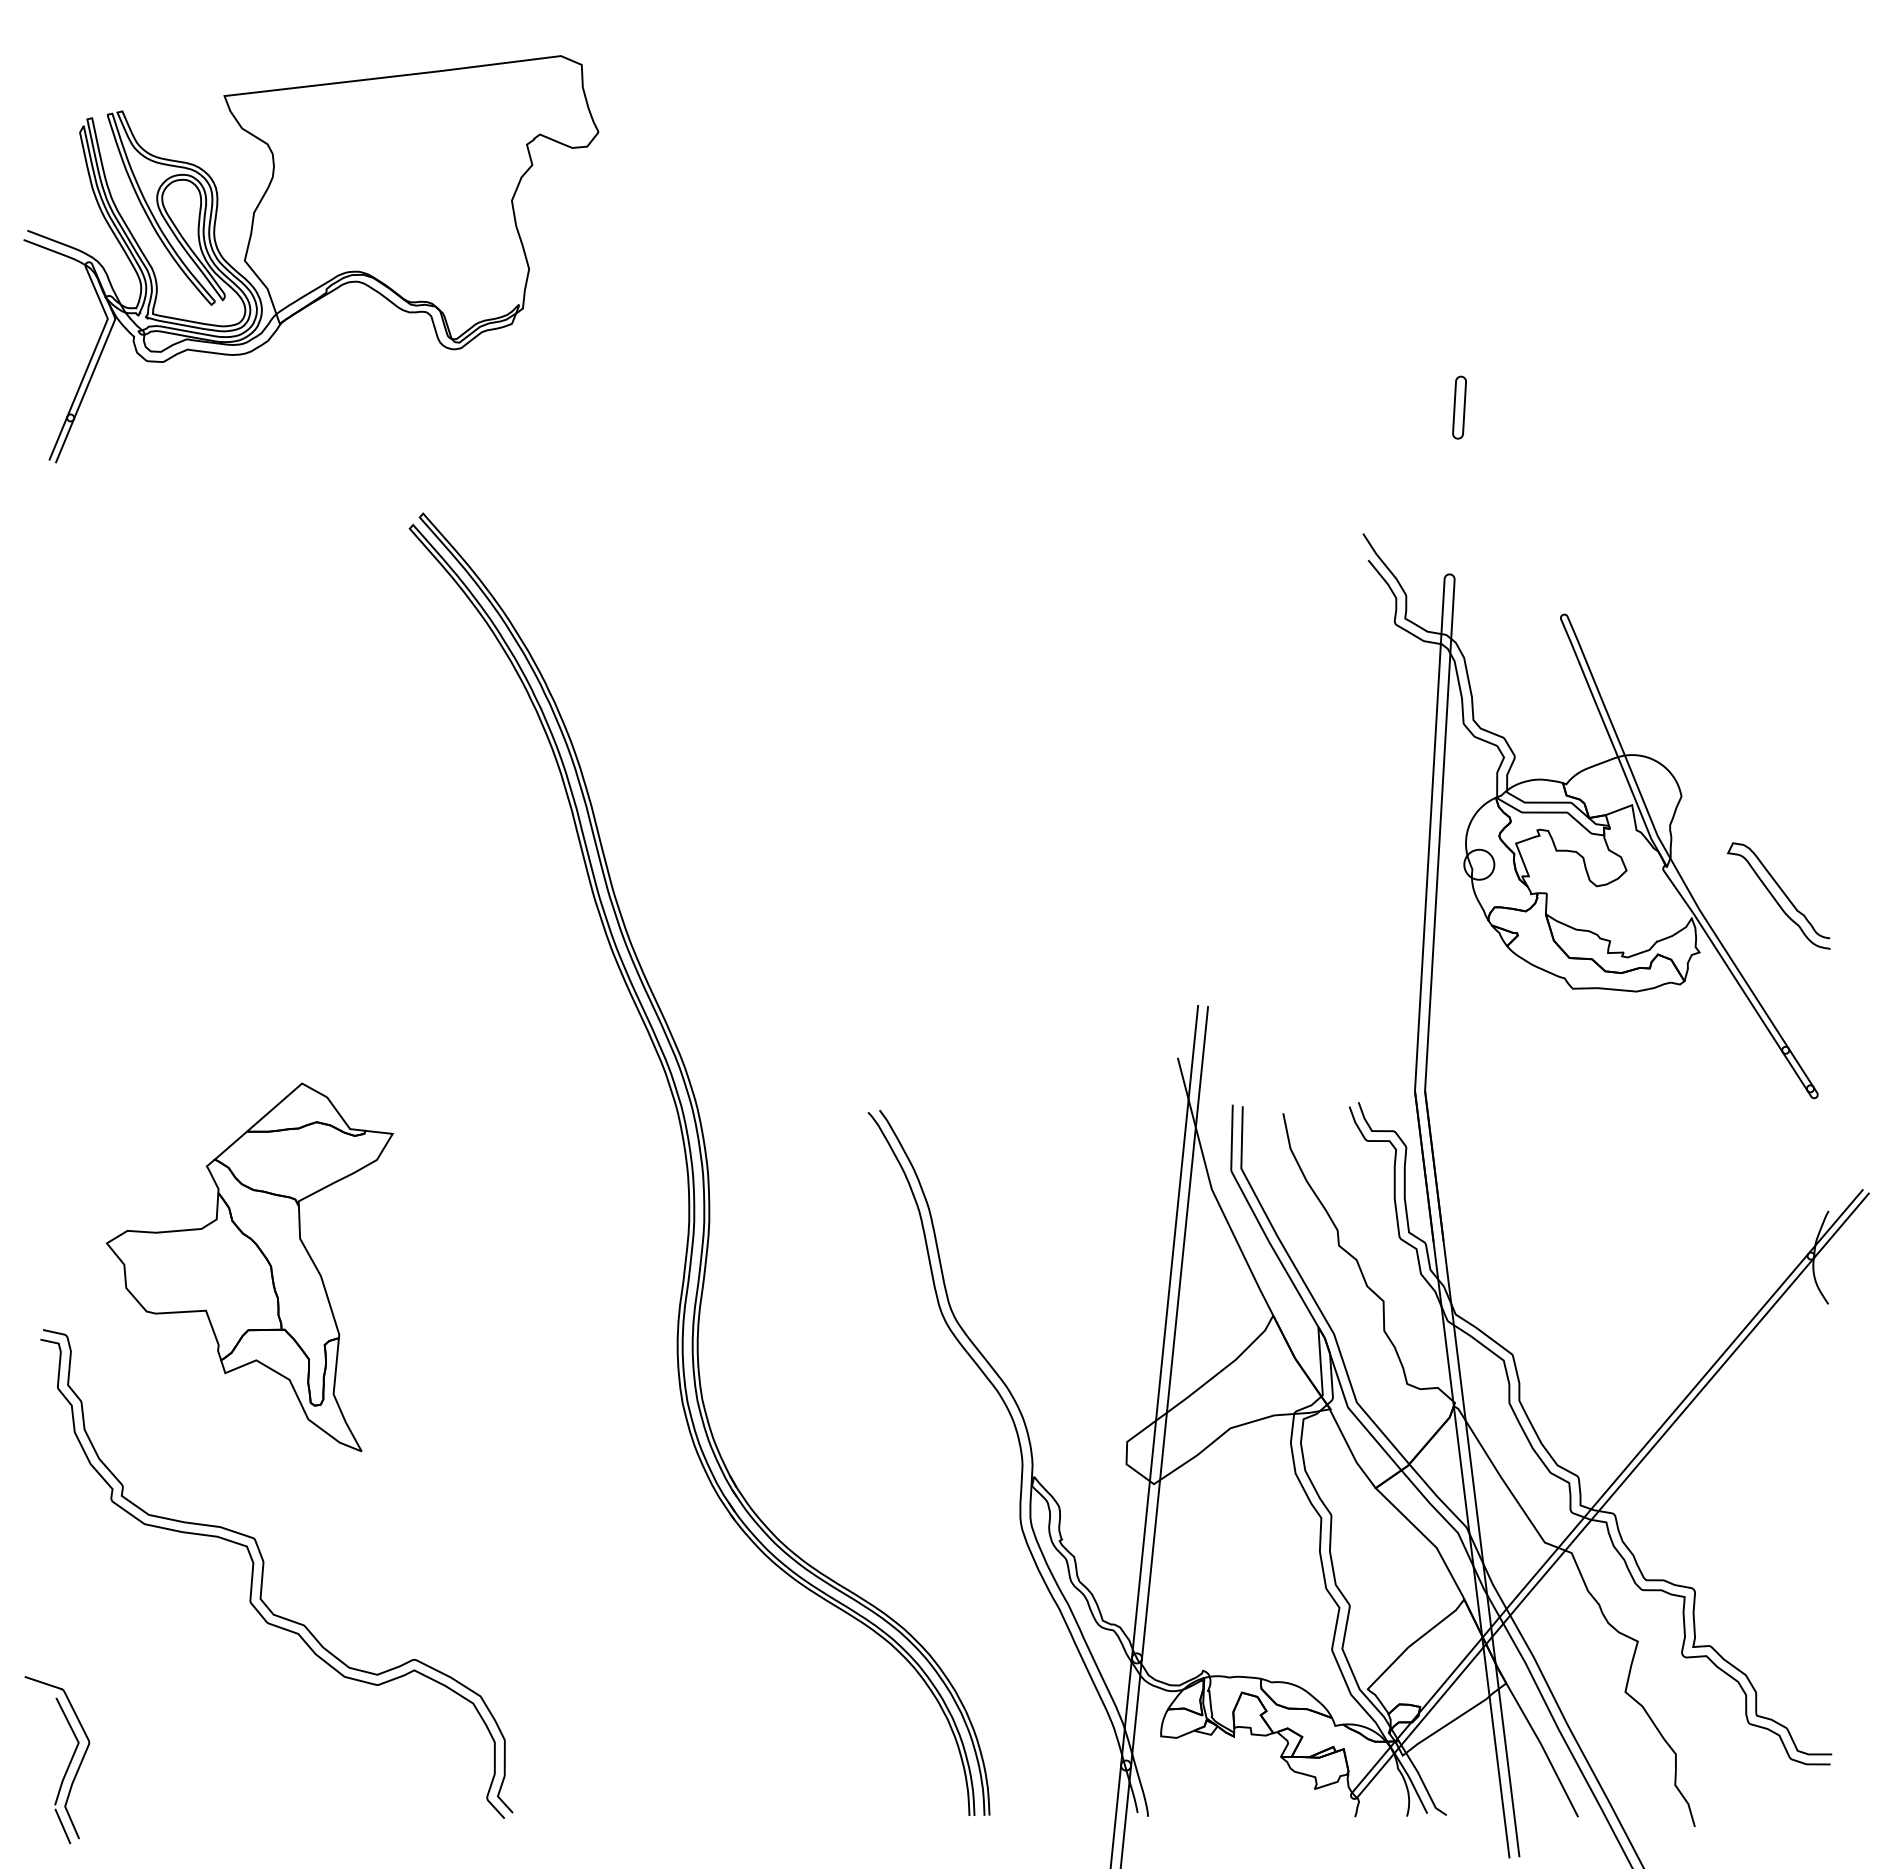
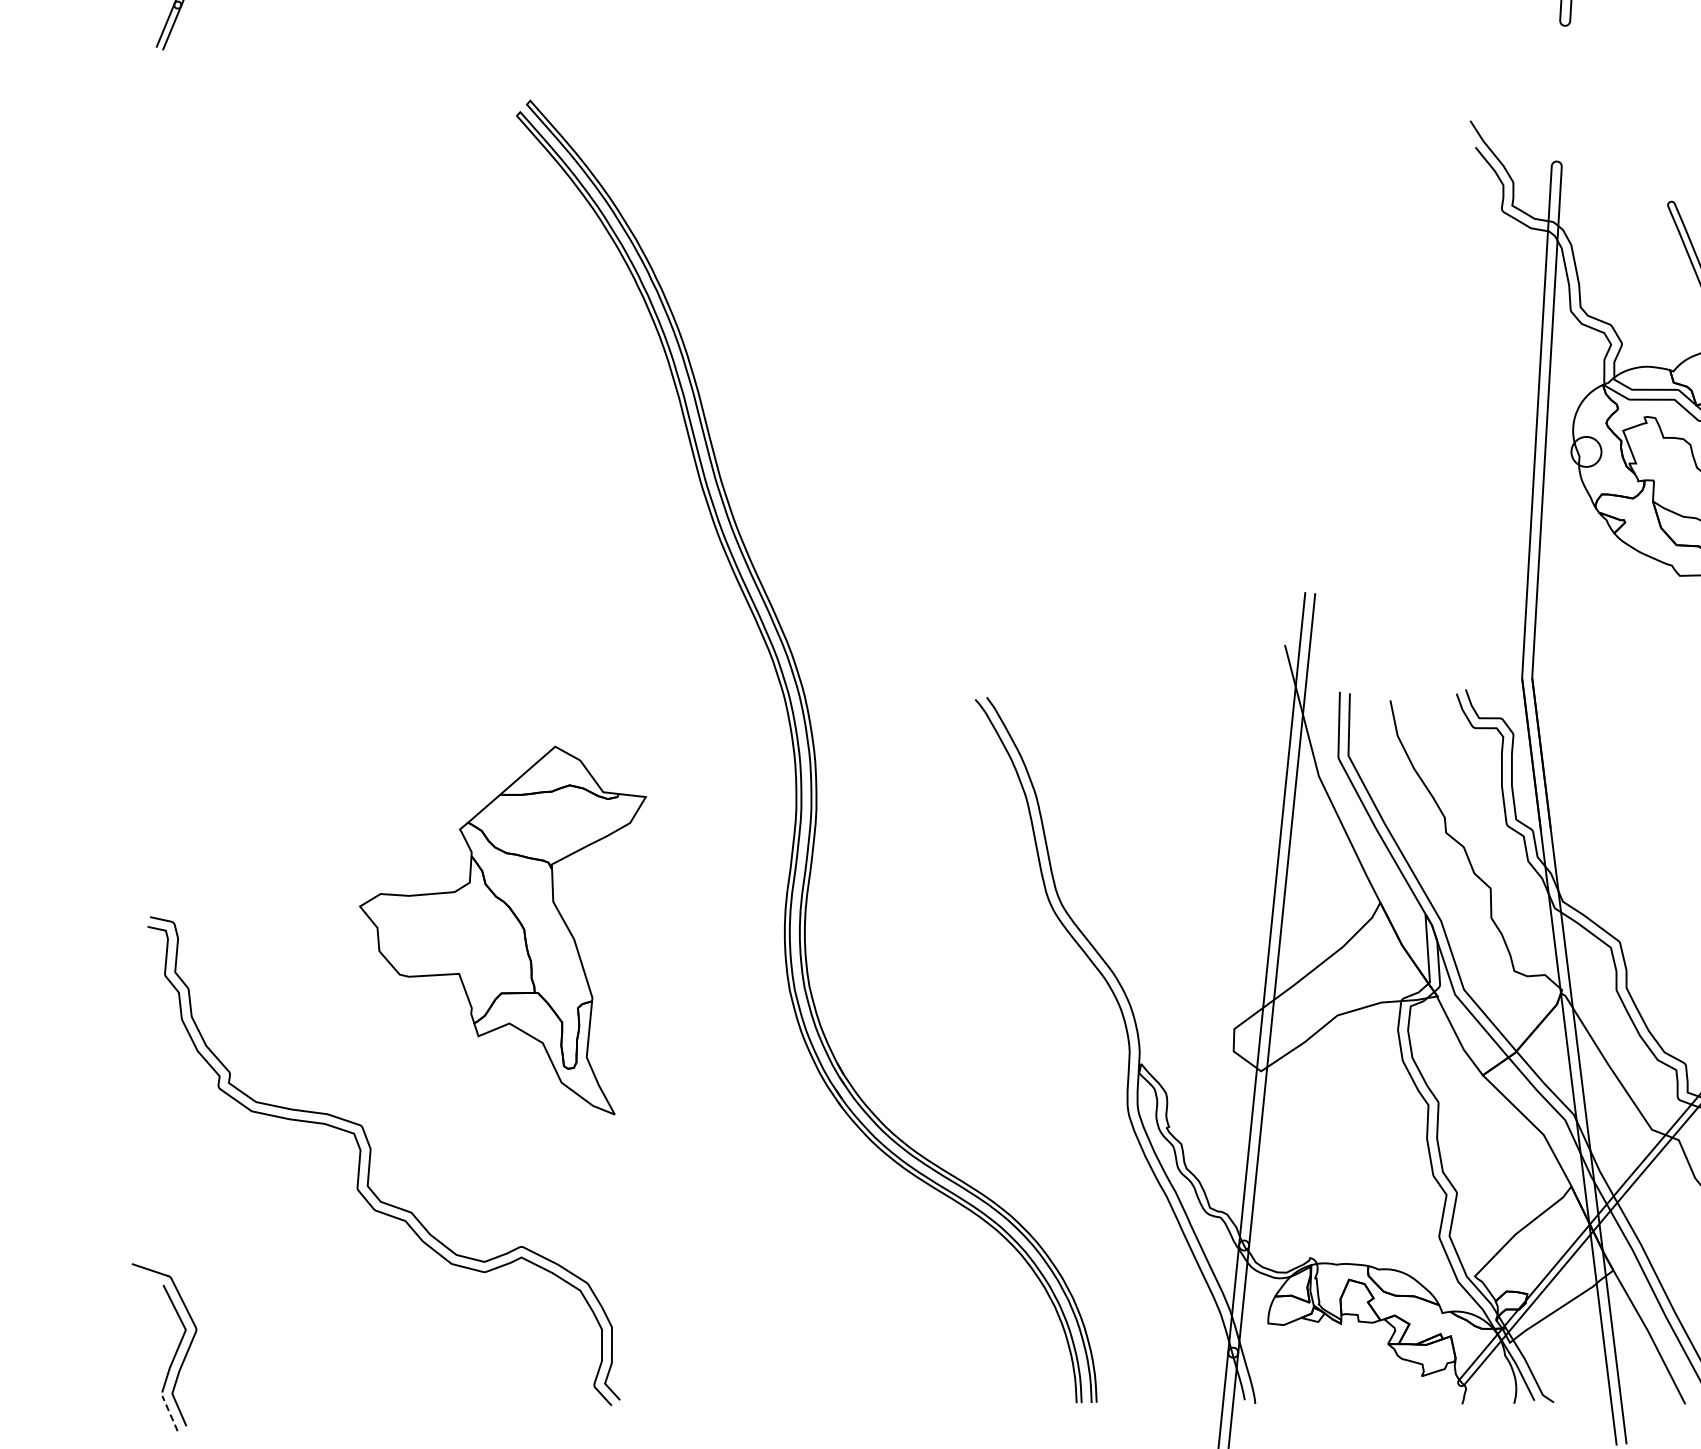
part: (249, 1267) -> (502, 930), moved
line: (62, 1826) -> (169, 1413), solid -> dashed

